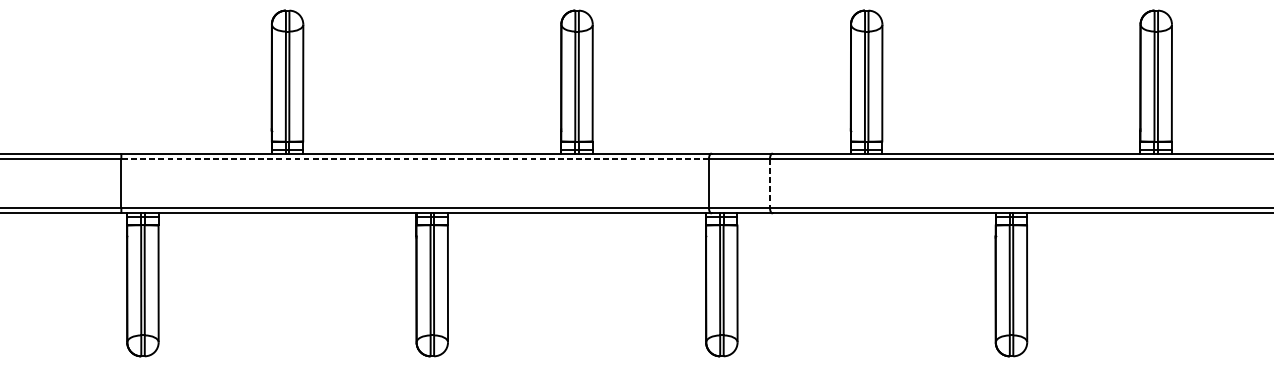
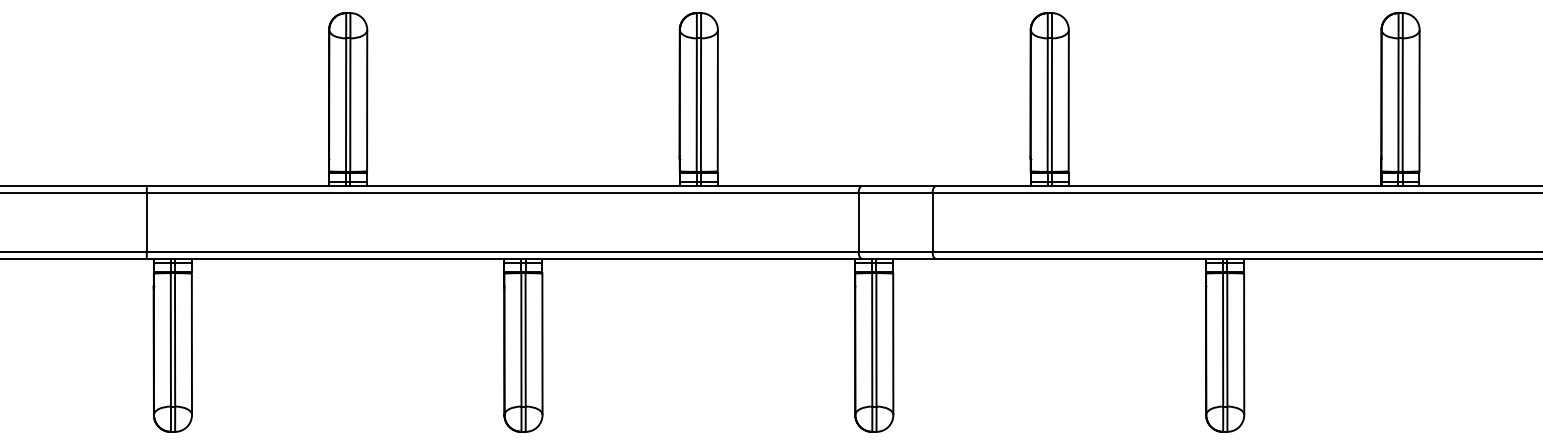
line: (414, 158) -> (502, 192), dashed -> solid
line: (769, 183) -> (932, 222), dashed -> solid

